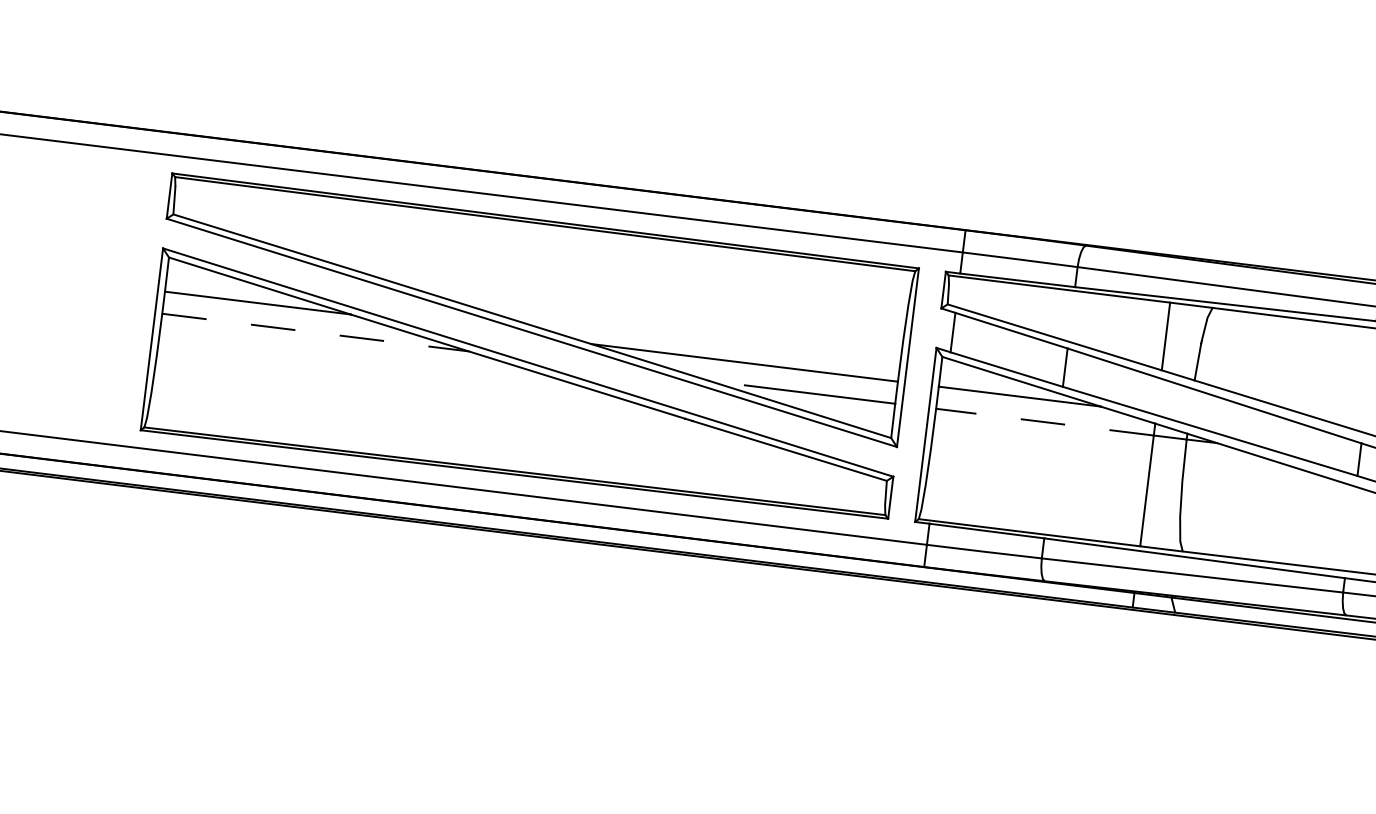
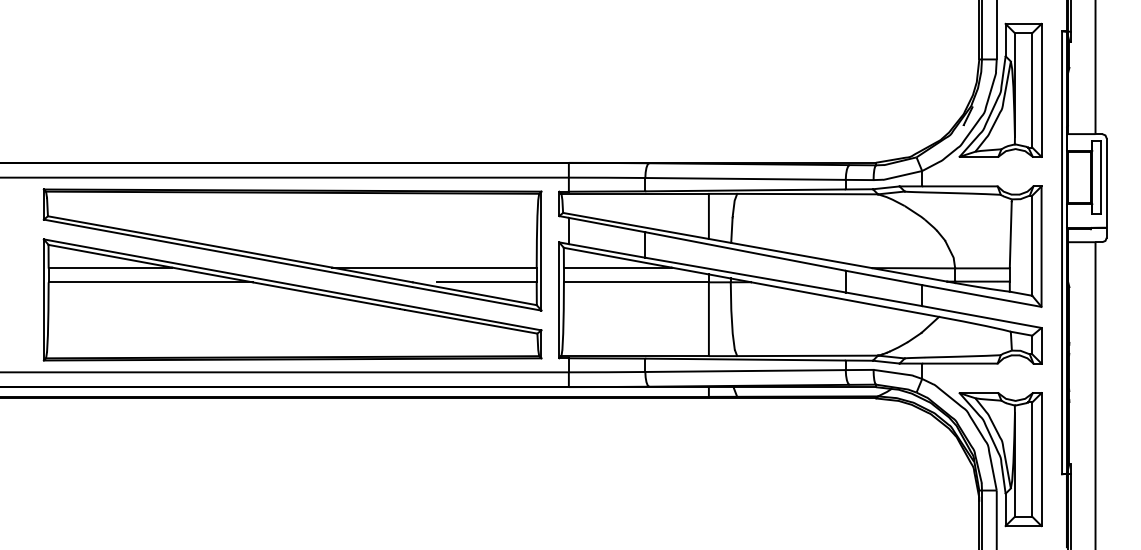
line: (316, 332) -> (151, 282), dashed -> solid
line: (1043, 422) -> (635, 282), dashed -> solid

